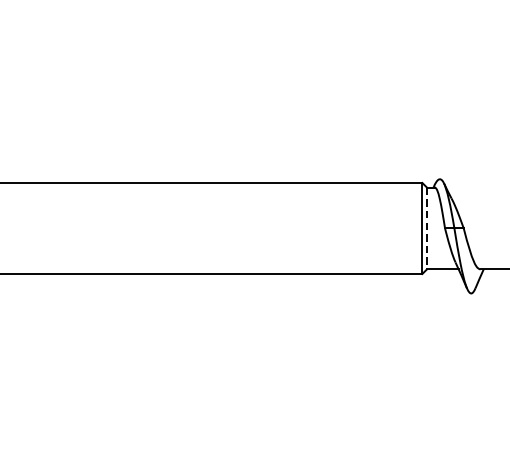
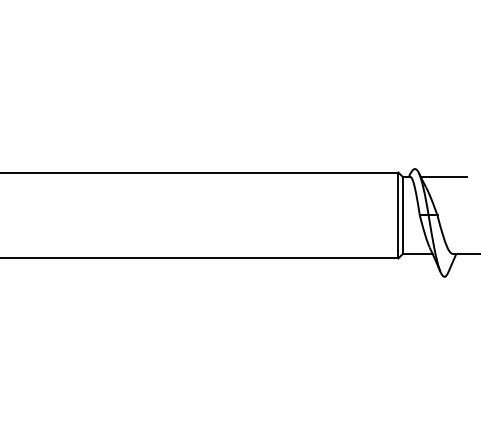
line: (470, 187) -> (443, 176), added
line: (426, 228) -> (402, 215), dashed -> solid

